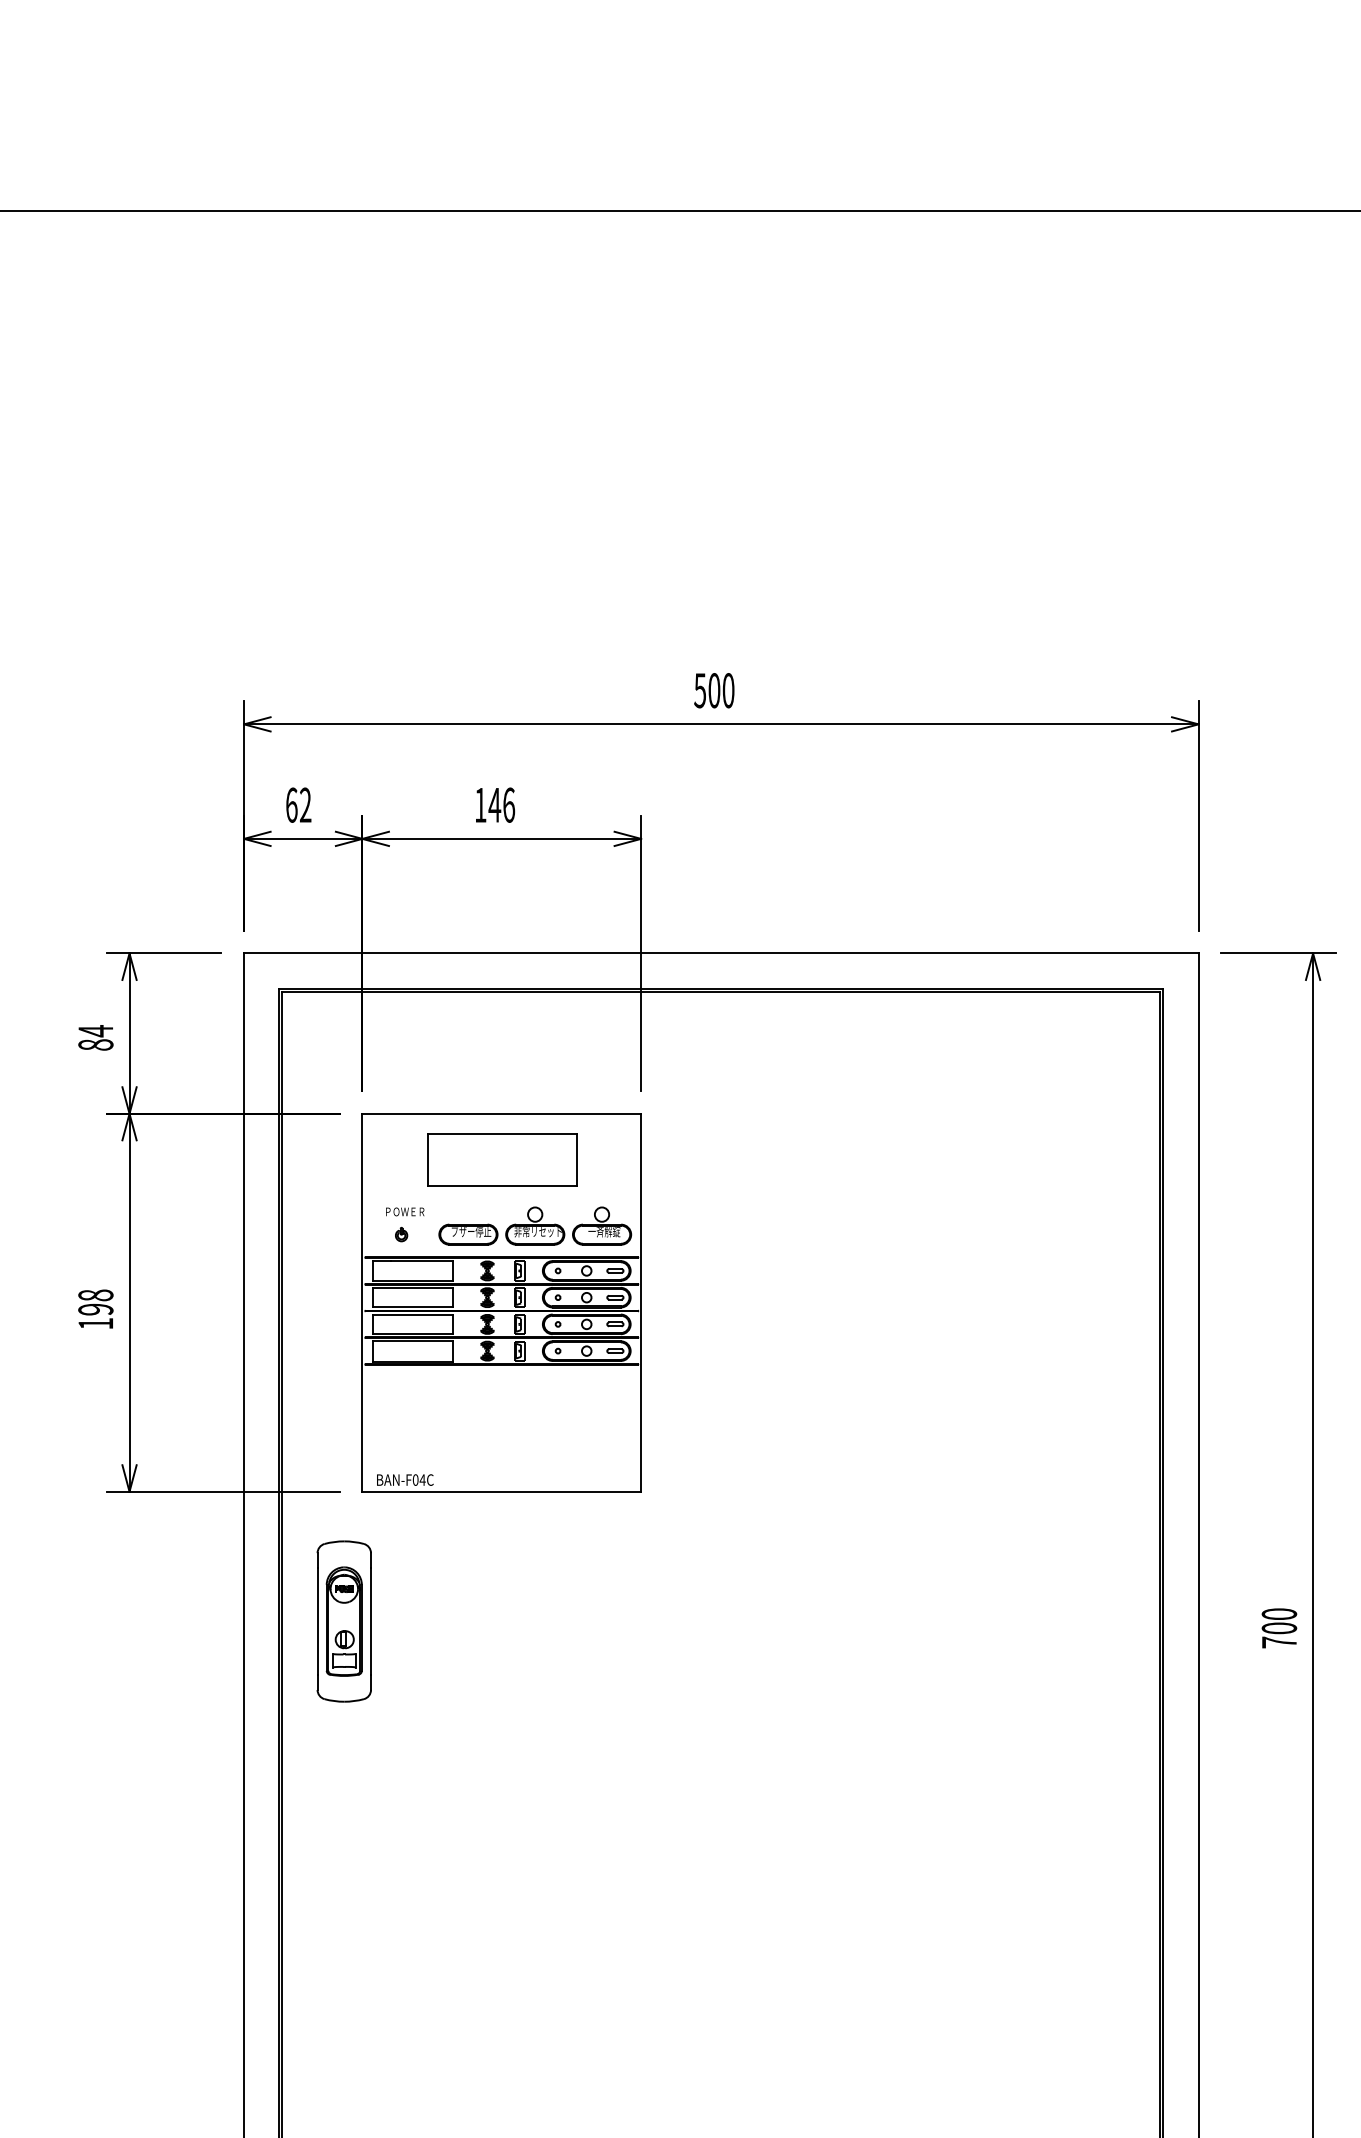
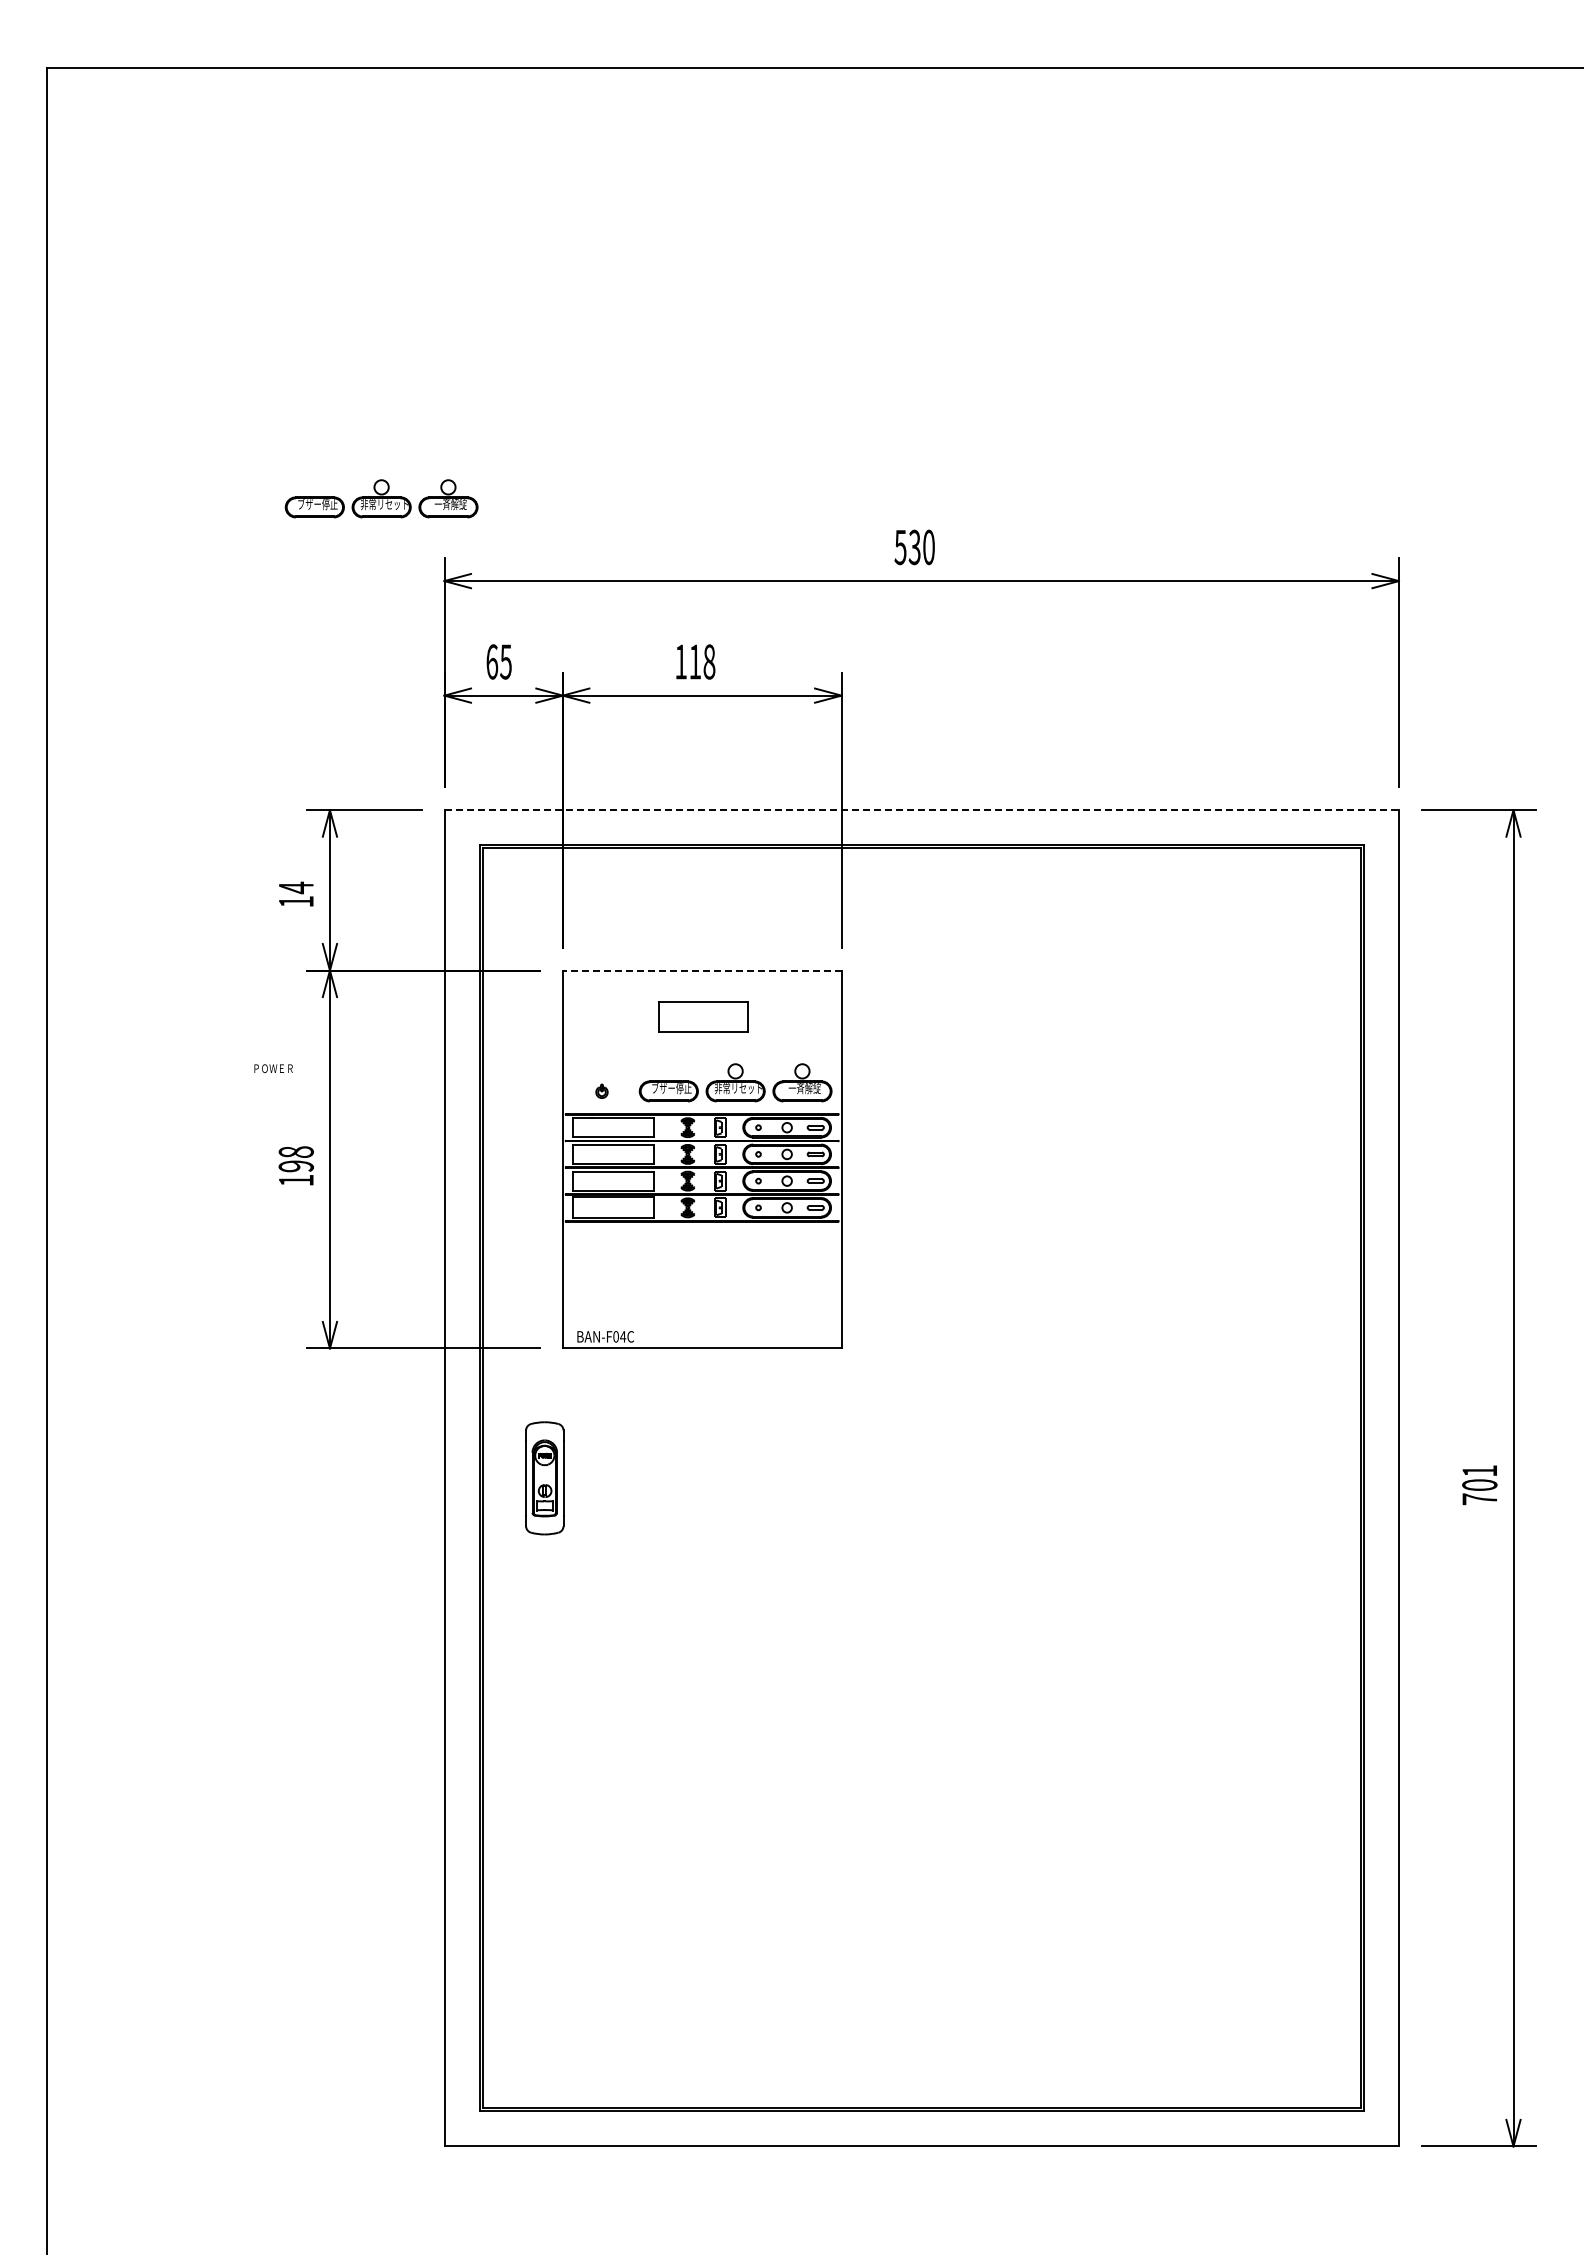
part: (181, 641) -> (381, 498), added
text: (714, 690) -> (914, 547), 500 -> 530
text: (305, 804) -> (505, 661), 62 -> 65
text: (501, 804) -> (701, 661), 146 -> 118
line: (722, 953) -> (922, 810), solid -> dashed
text: (95, 1044) -> (295, 901), 84 -> 14
line: (501, 1113) -> (701, 970), solid -> dashed
part: (503, 1159) -> (703, 1016), size x0.6
text: (405, 1211) -> (273, 1068), moved
text: (1279, 1613) -> (1479, 1470), 700 -> 701
part: (344, 1621) -> (544, 1478), size x0.7

